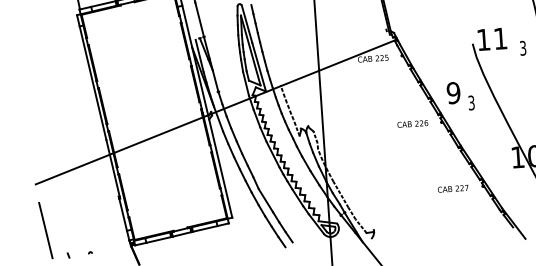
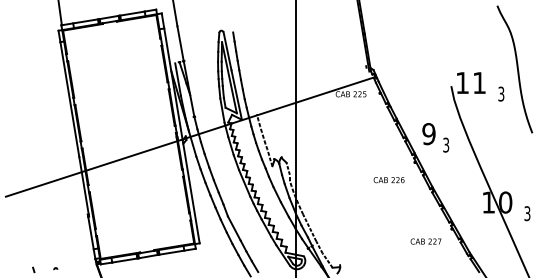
text: (412, 124) -> (388, 180), moved
text: (452, 188) -> (425, 241), moved
line: (45, 230) -> (12, 243), removed

